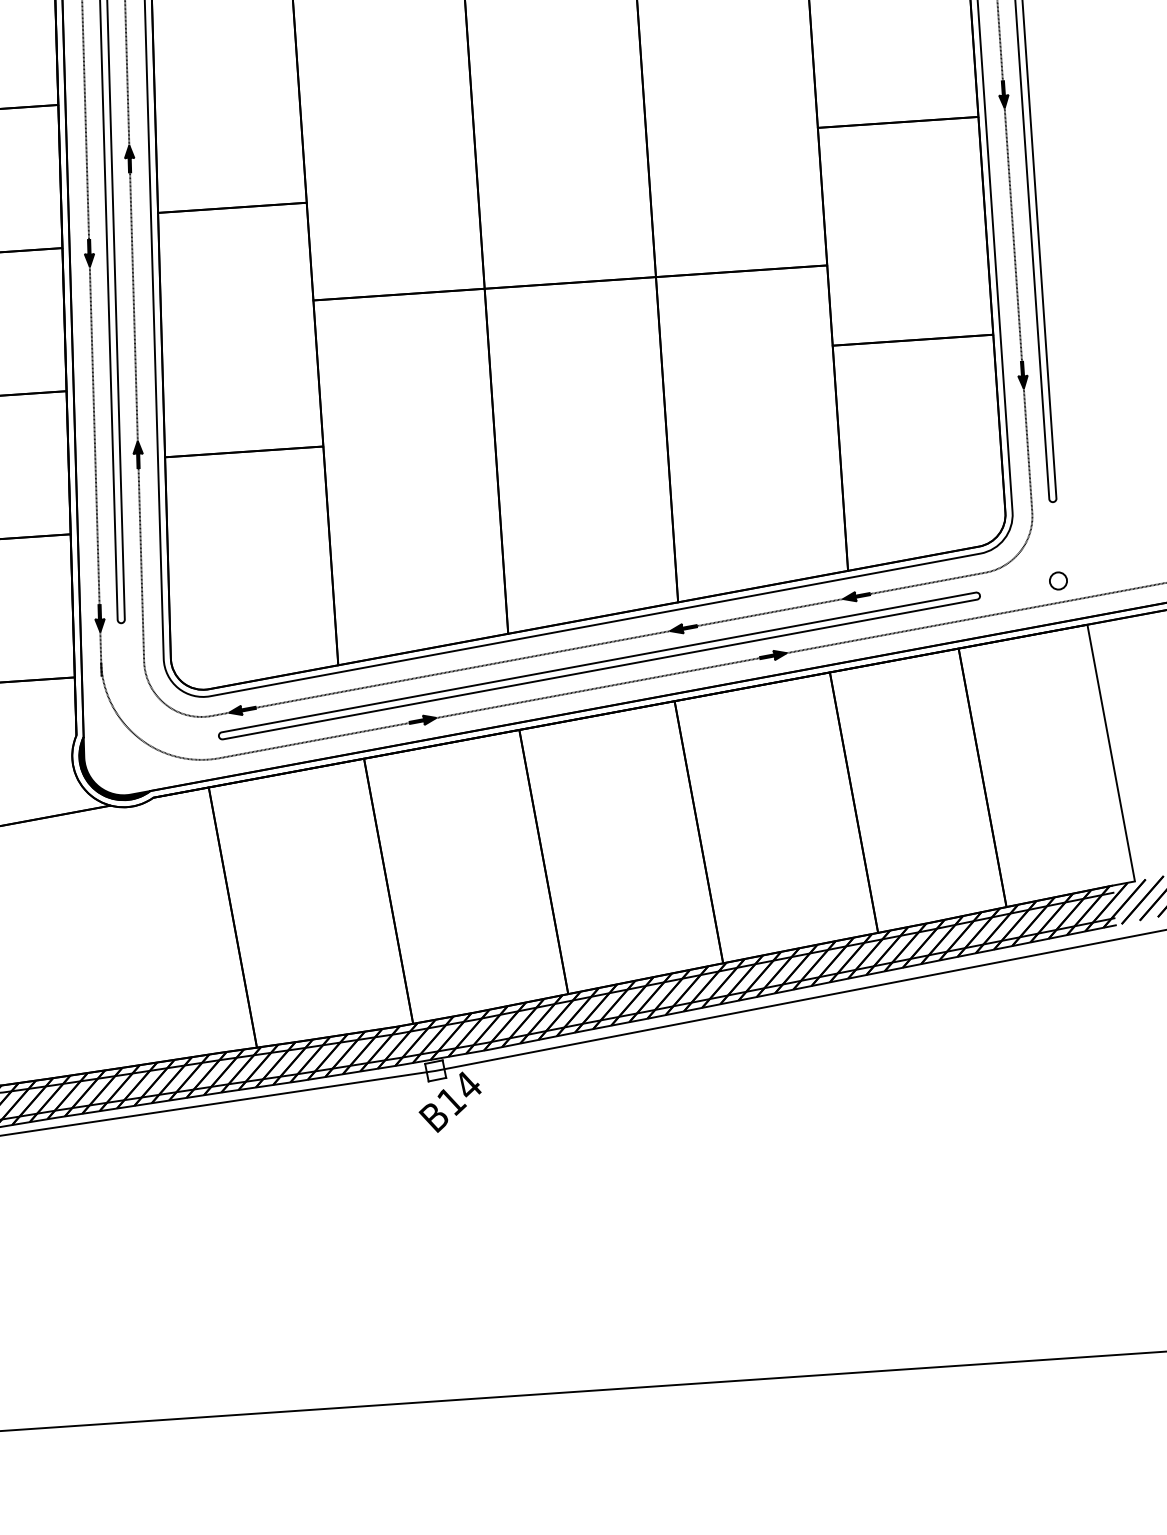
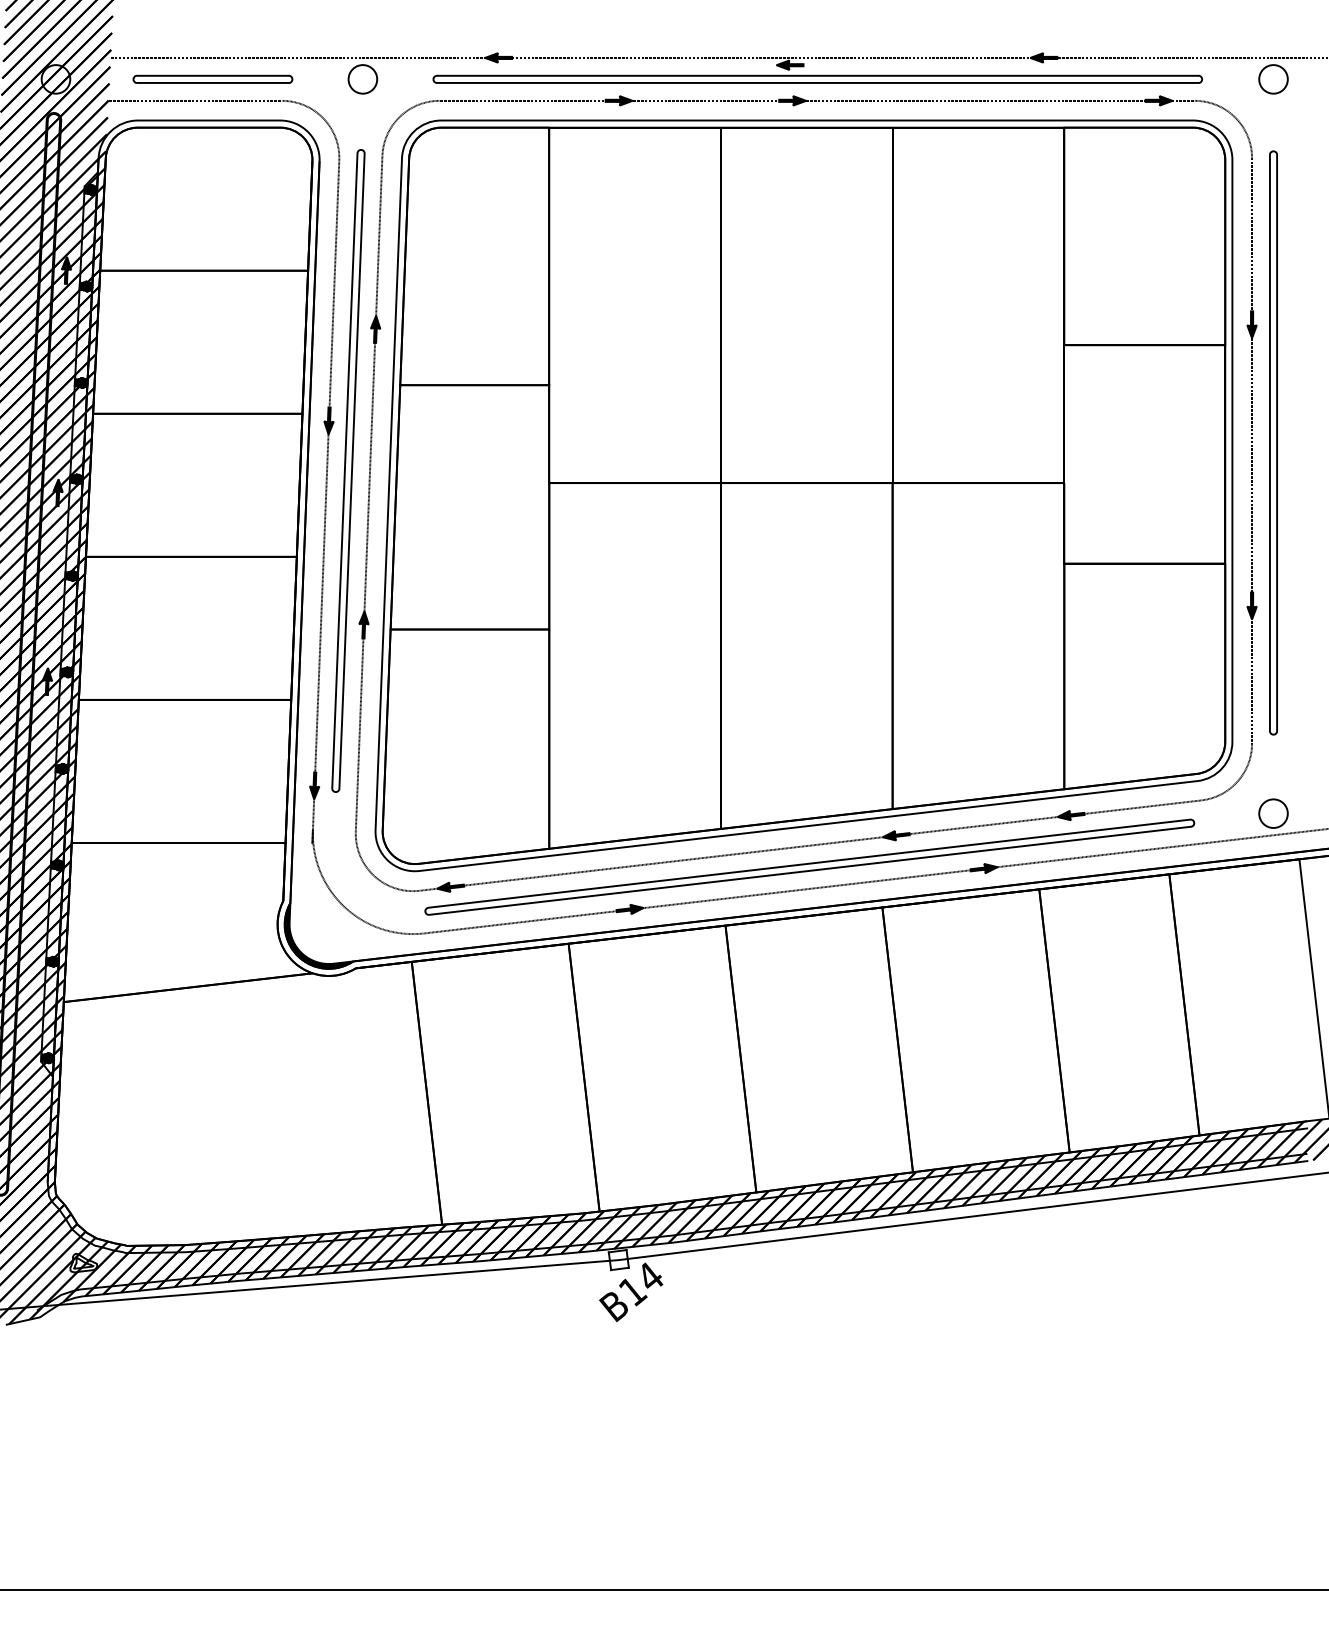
circle: (1058, 580) -> (1273, 813), size x1.67

